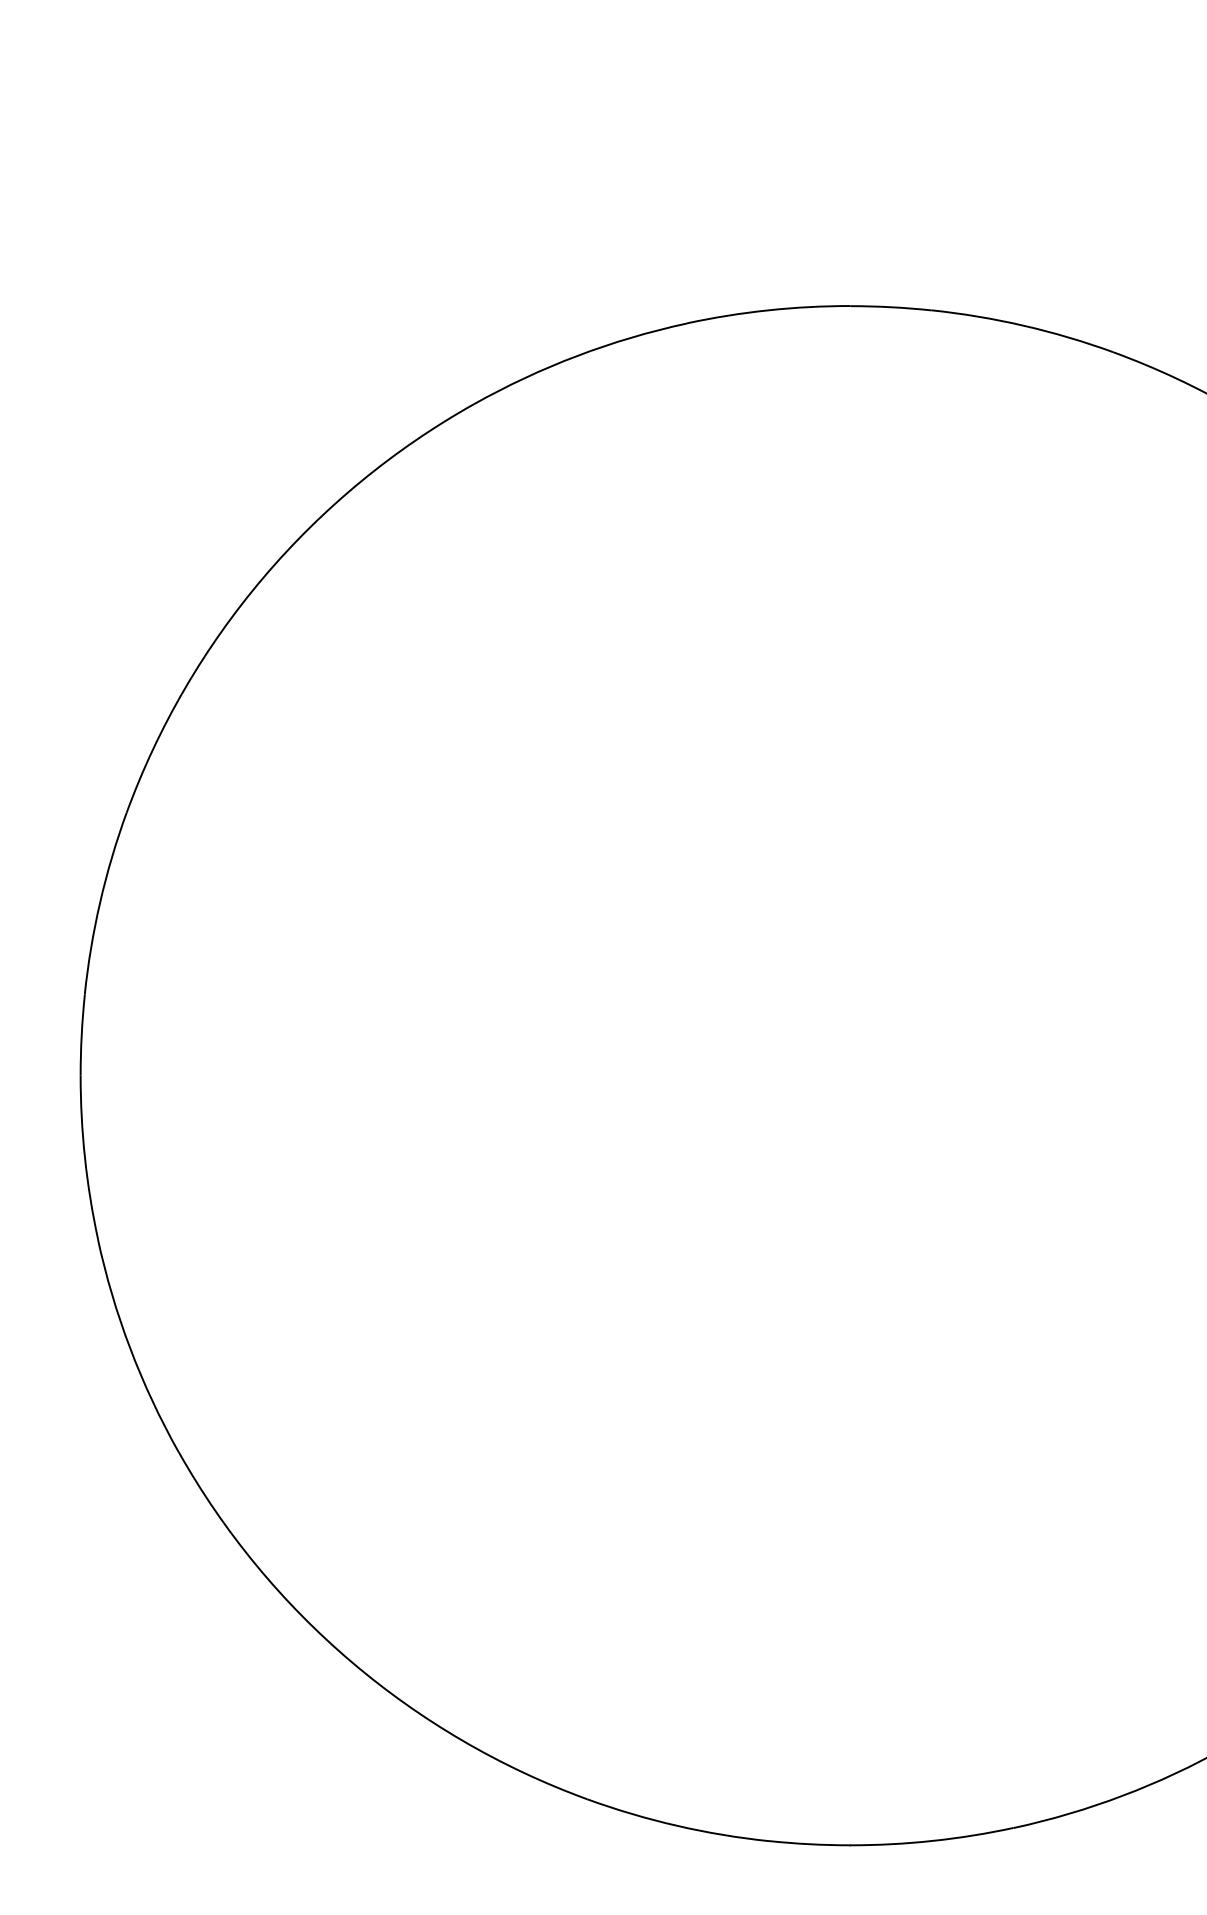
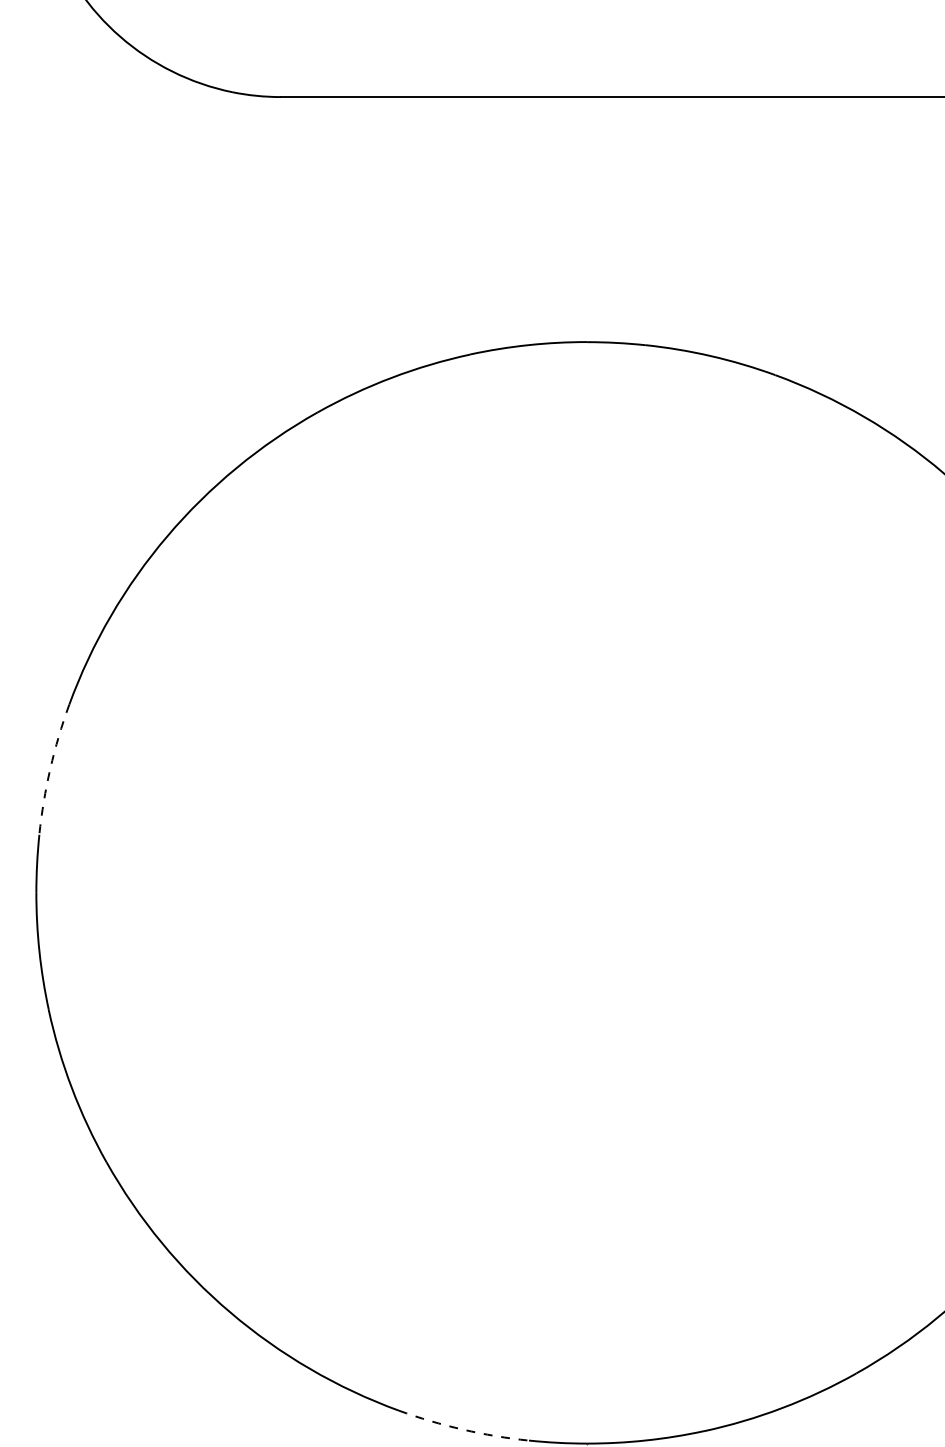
arc: (100, 901) -> (50, 768), solid -> dashed
arc: (677, 1825) -> (463, 1429), solid -> dashed

